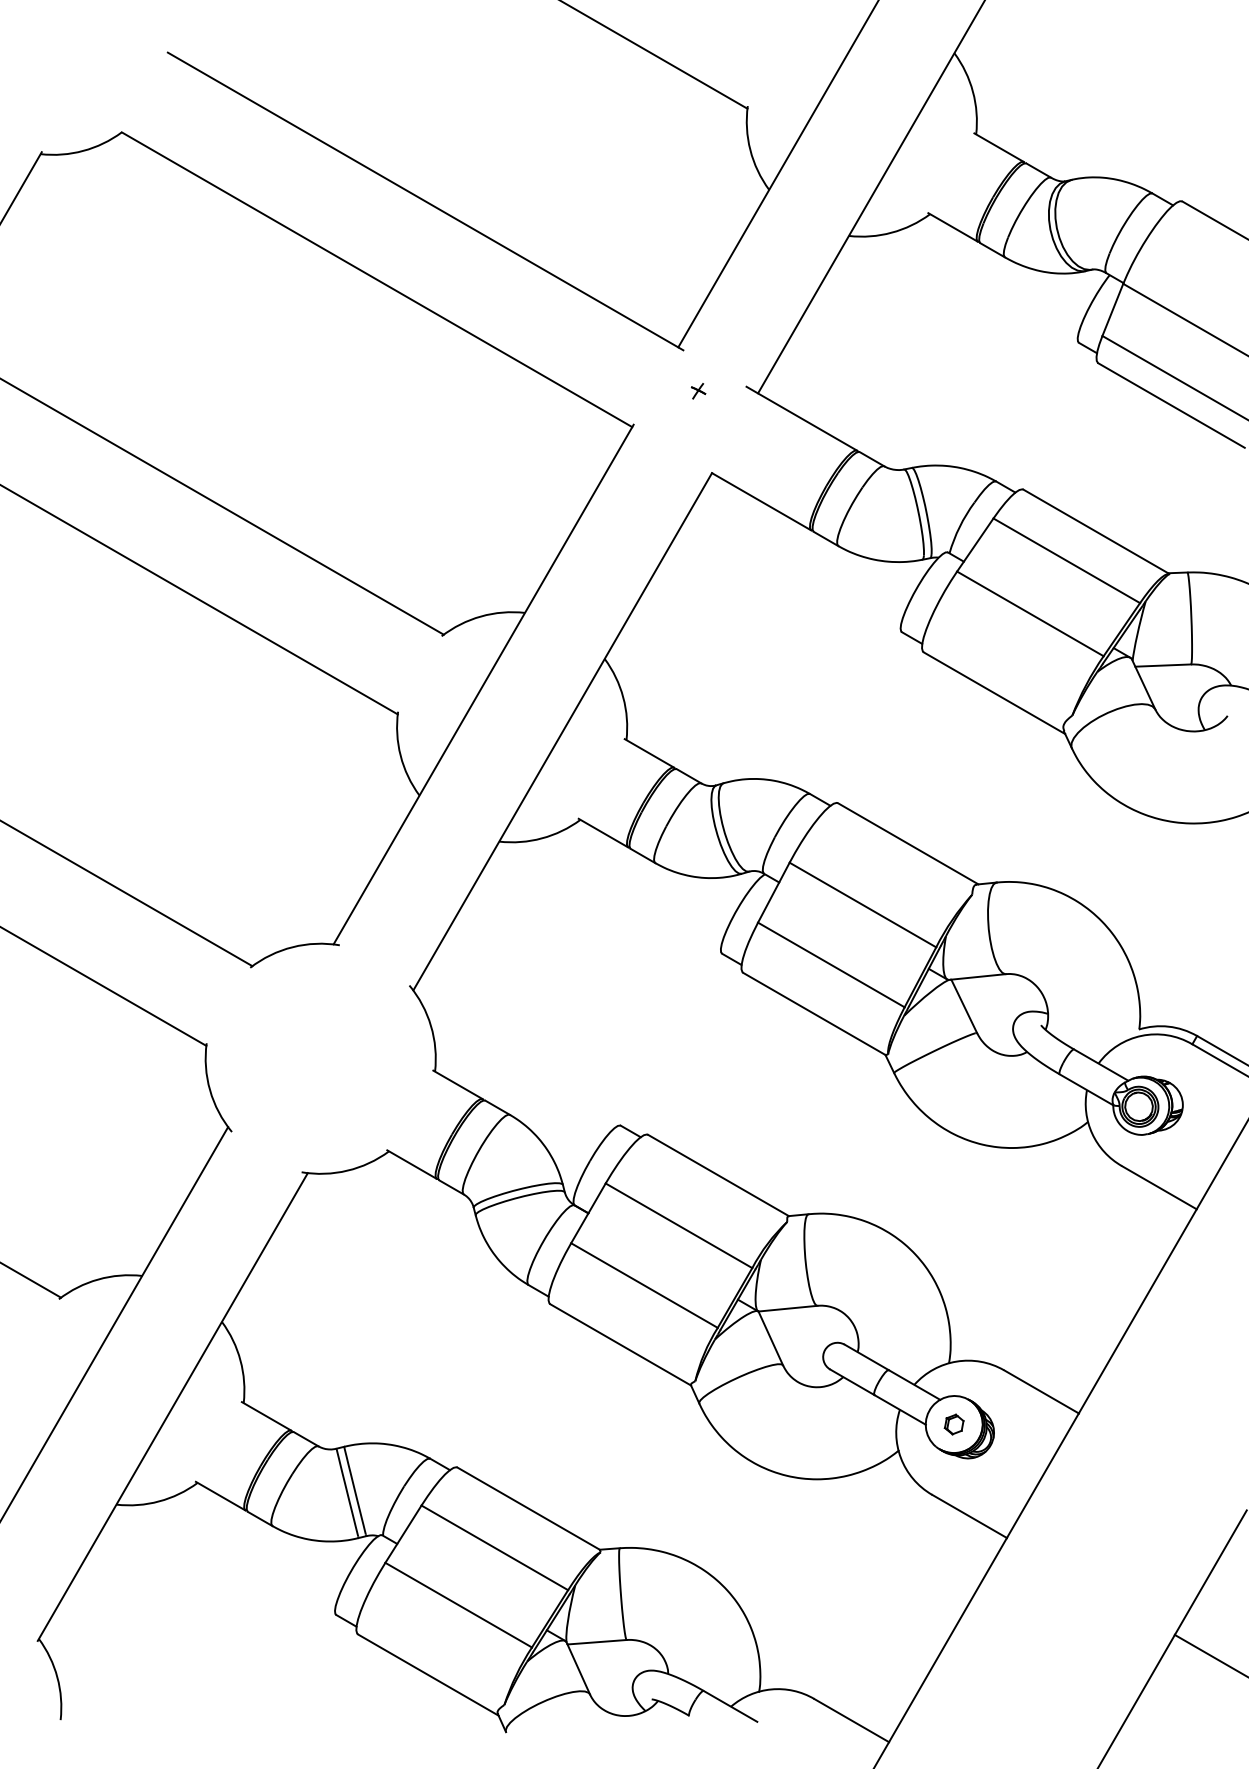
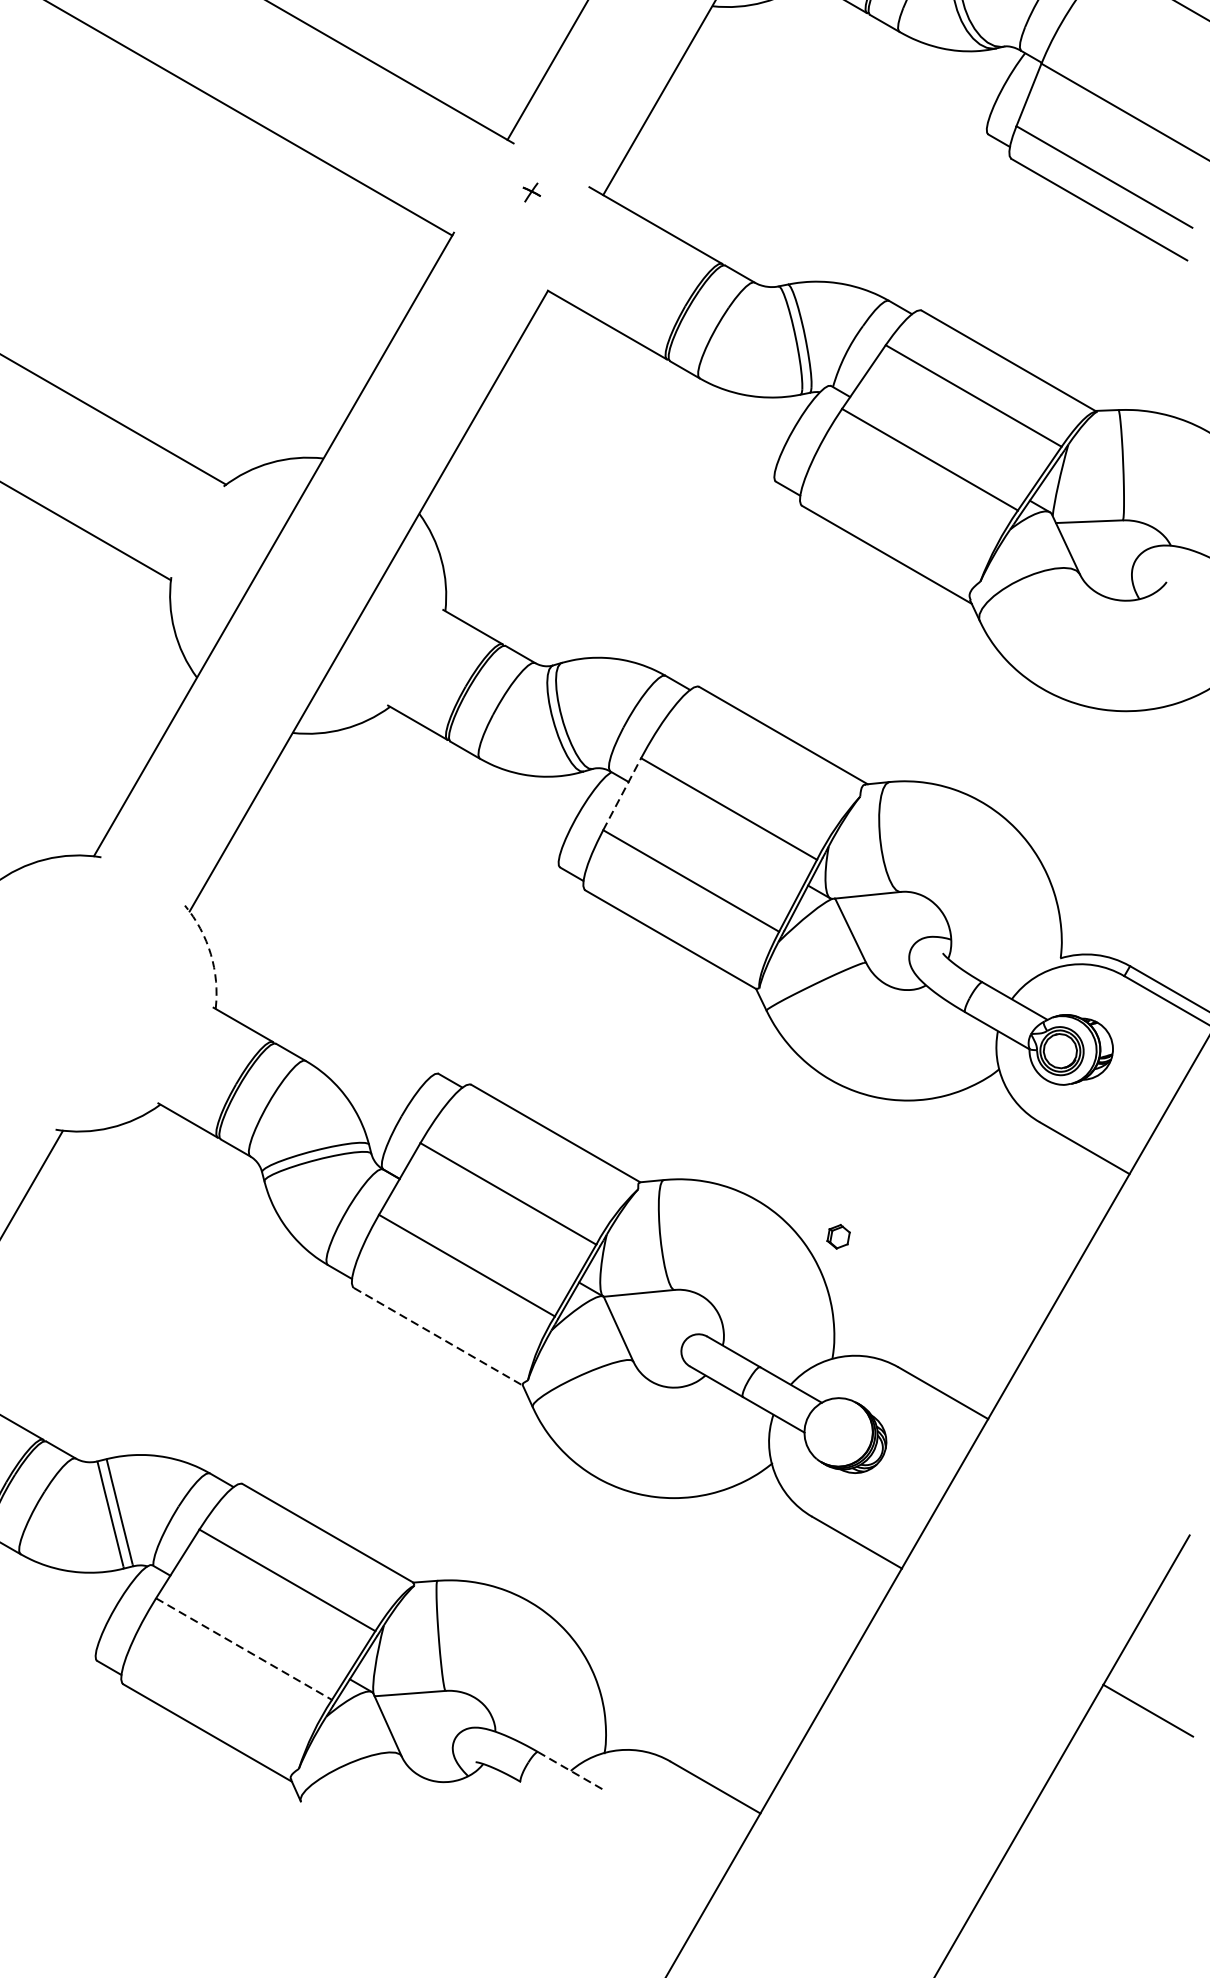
line: (773, 892) -> (621, 793), solid -> dashed
arc: (431, 1025) -> (211, 953), solid -> dashed
line: (621, 1345) -> (439, 1337), solid -> dashed
part: (953, 1424) -> (837, 1236), moved
line: (458, 1605) -> (243, 1649), solid -> dashed
line: (730, 1706) -> (570, 1770), solid -> dashed

